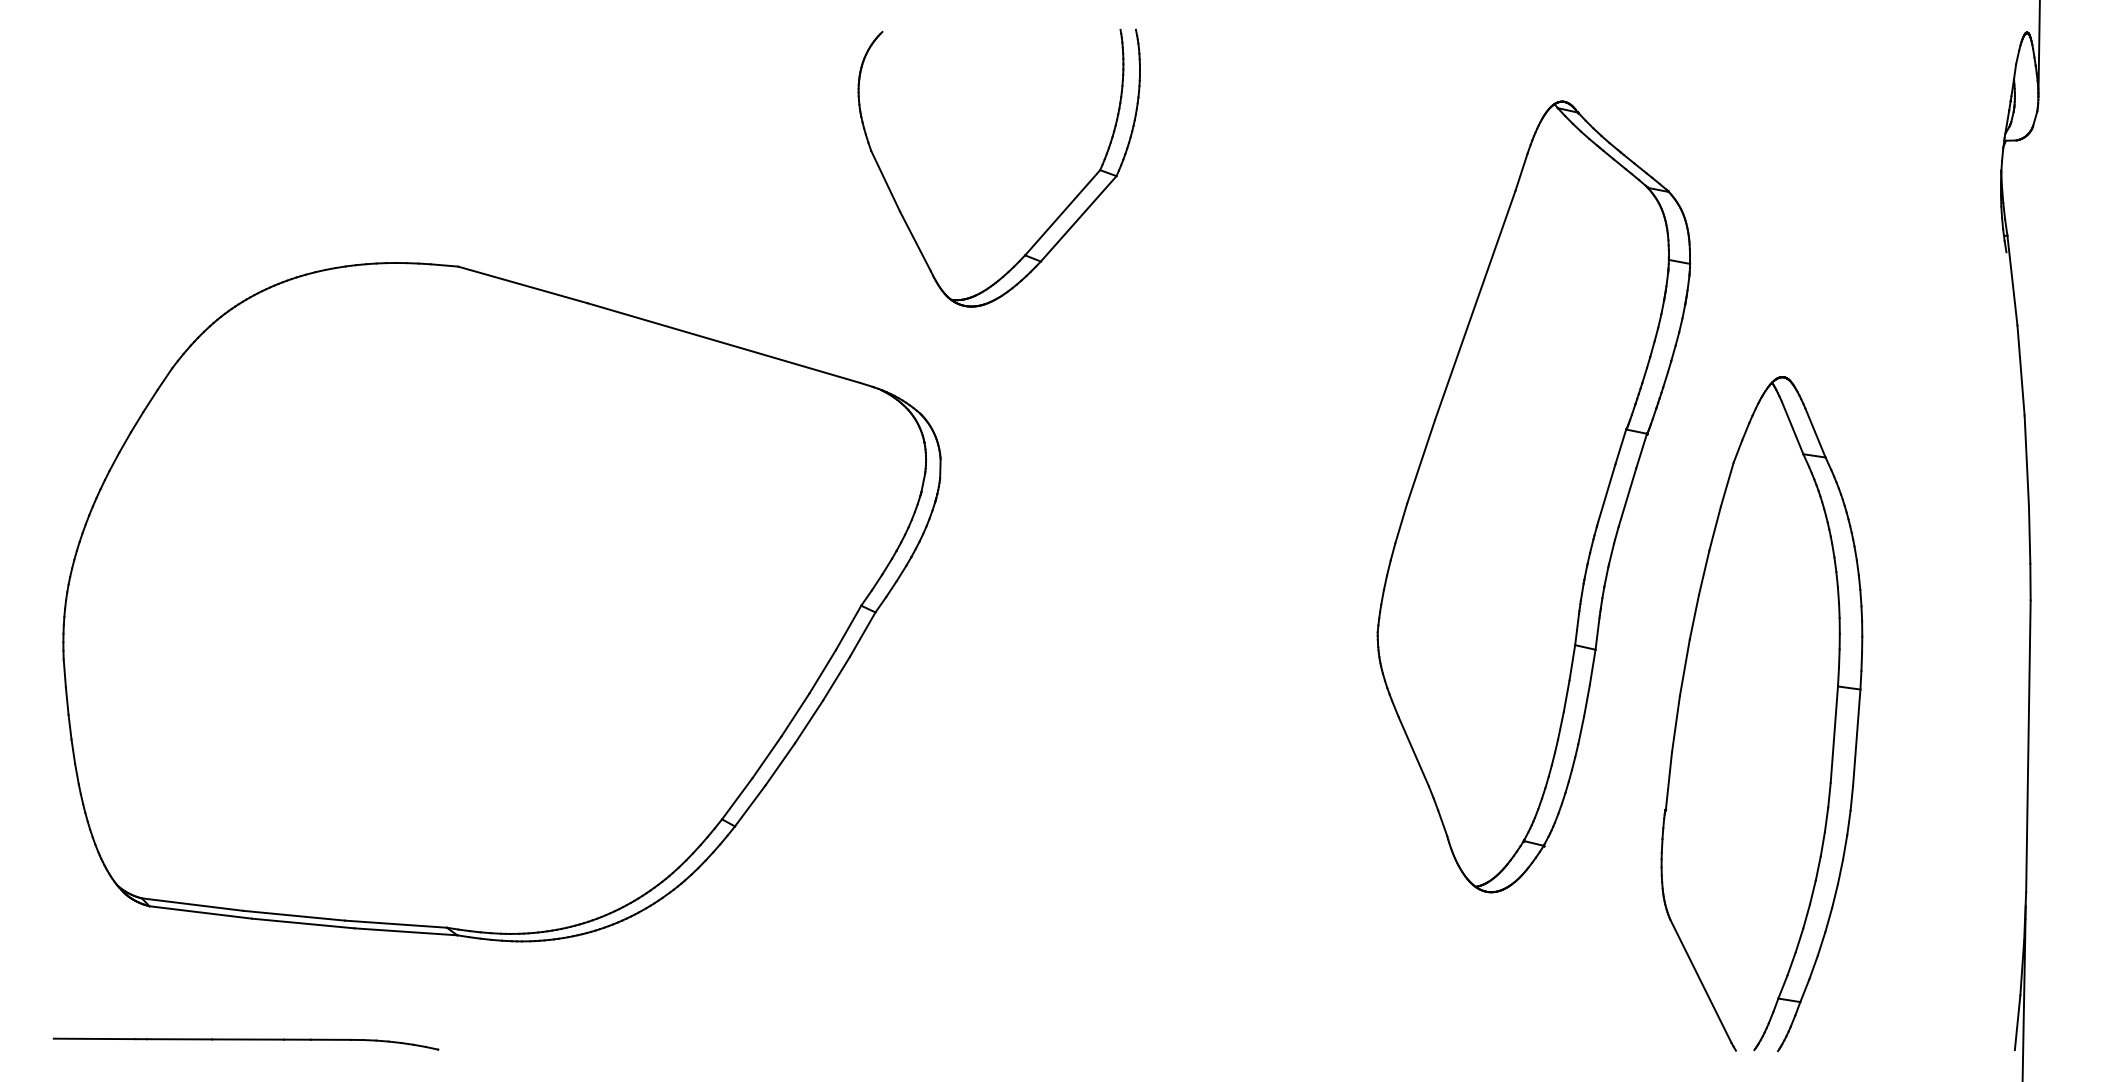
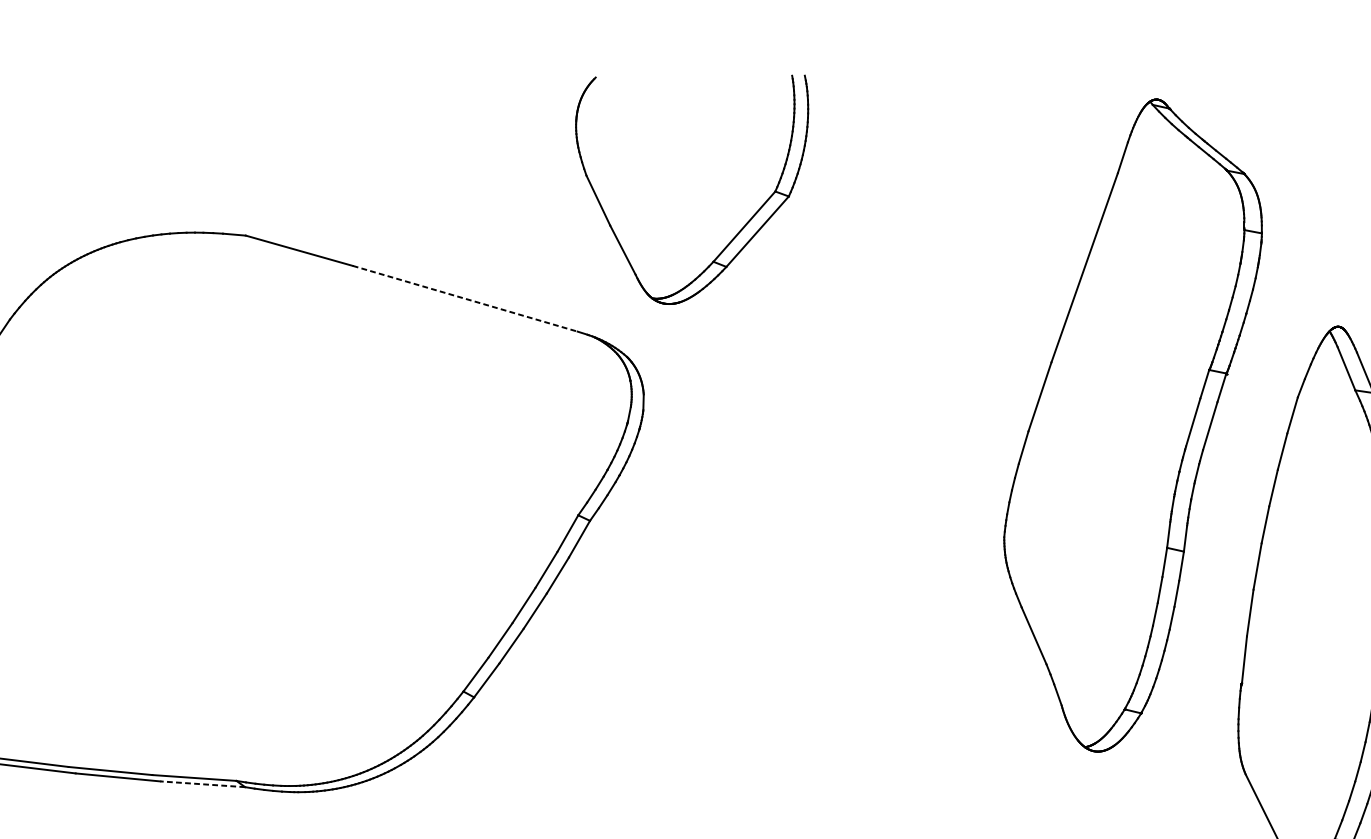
part: (1059, 214) -> (741, 228), moved
line: (724, 343) -> (465, 299), solid -> dashed
line: (405, 931) -> (202, 784), solid -> dashed

